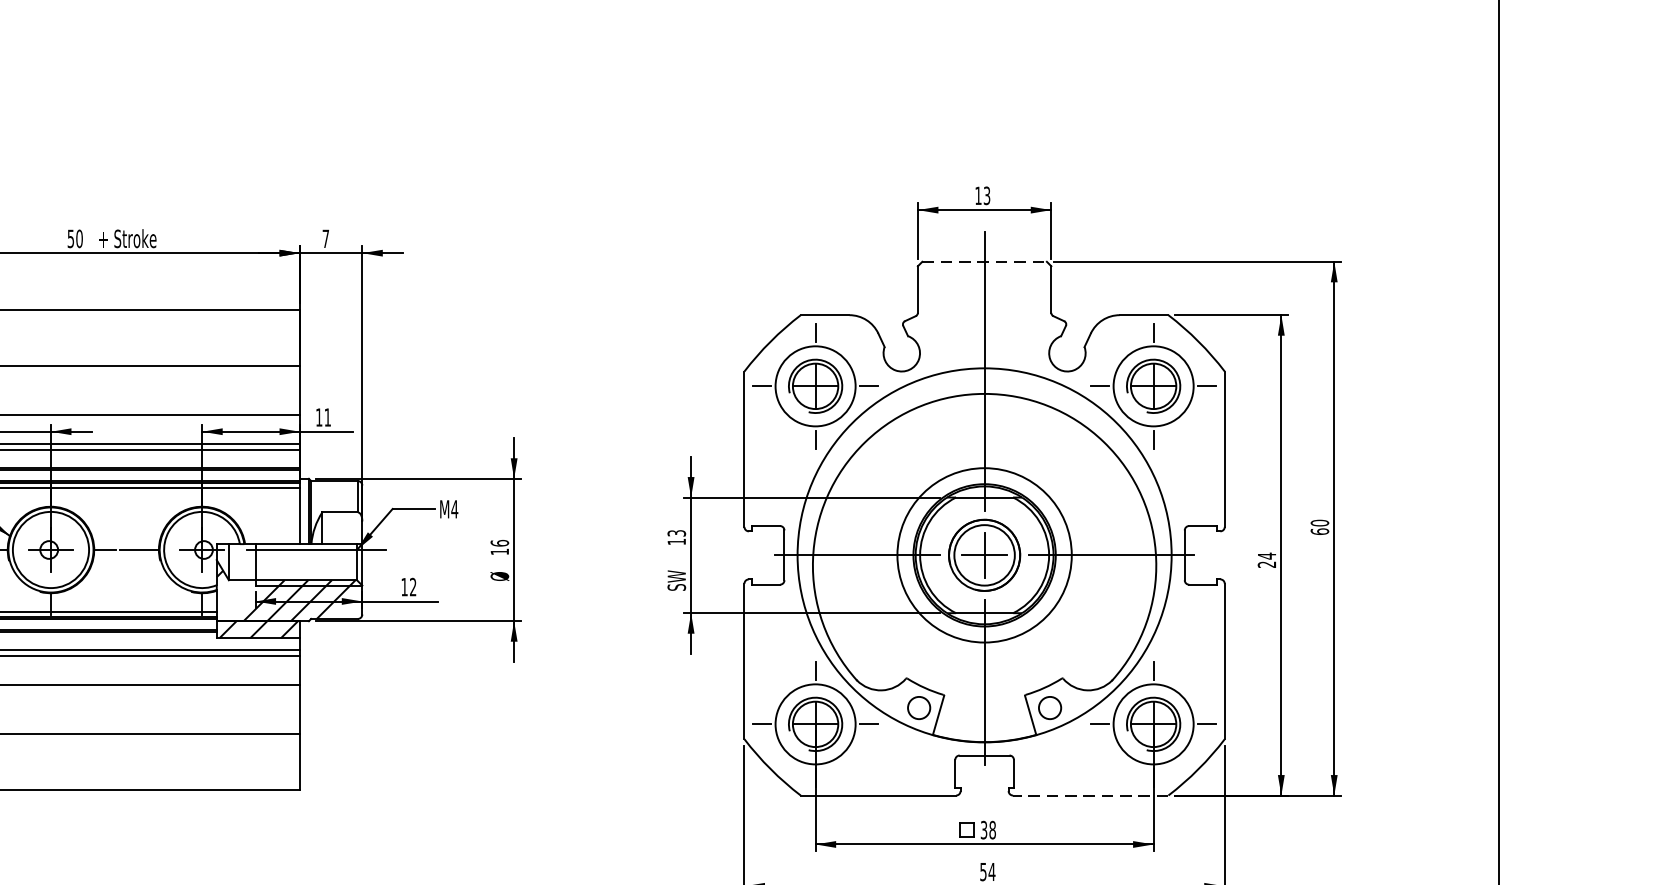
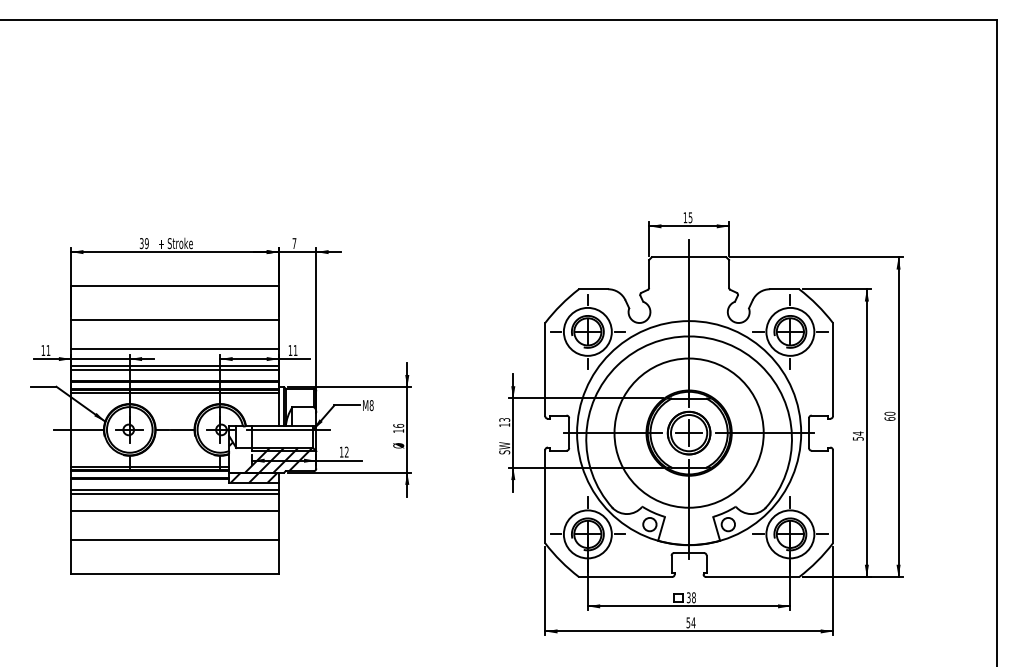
text: (986, 193) -> (690, 216), 13 -> 15
text: (75, 238) -> (144, 243), 50 -> 39
line: (985, 262) -> (689, 257), dashed -> solid
text: (454, 509) -> (371, 405), M4 -> M8
circle: (983, 554) -> (688, 432), size x1.43
text: (1267, 564) -> (858, 438), 24 -> 54
line: (1090, 796) -> (752, 577), dashed -> solid

